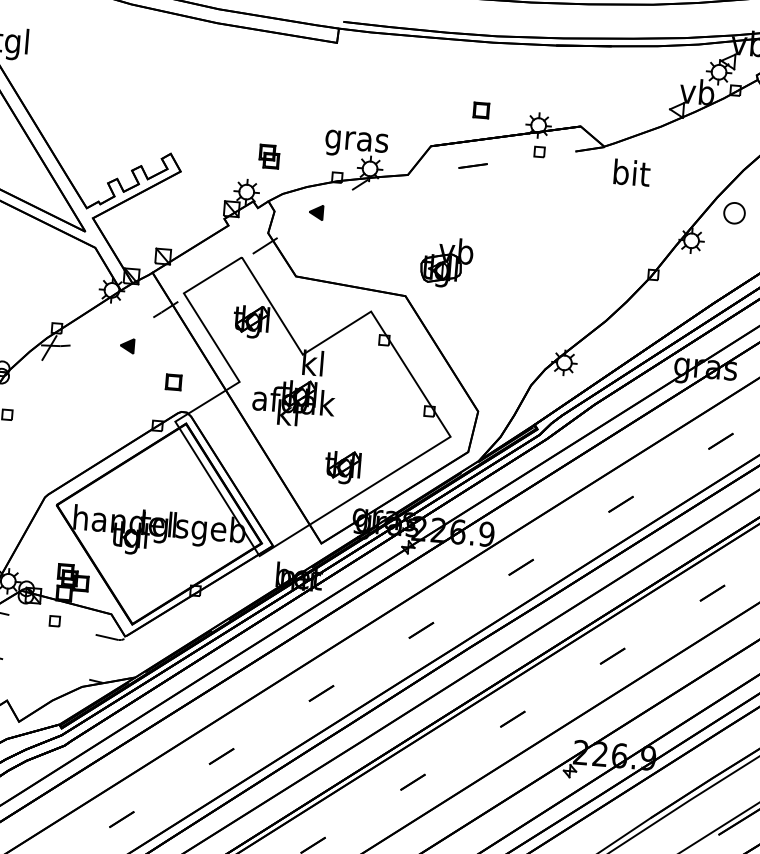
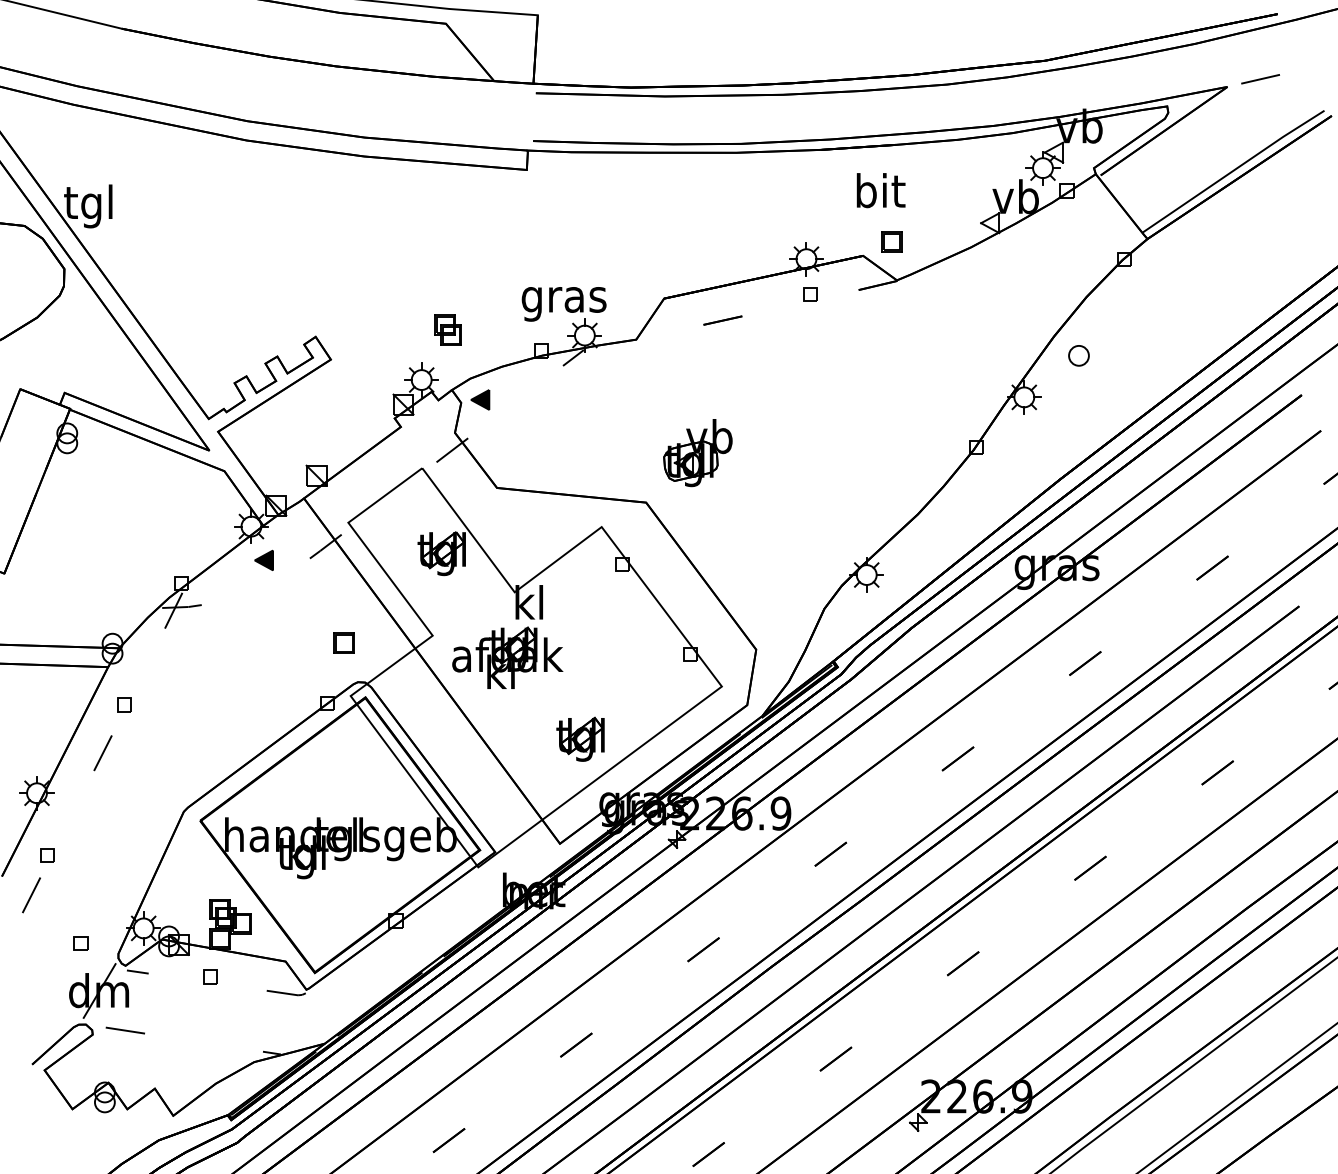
part: (481, 110) -> (891, 241), moved
text: (631, 172) -> (880, 190), moved
part: (316, 212) -> (480, 399), moved
part: (734, 213) -> (1078, 355), size x0.71
part: (126, 345) -> (263, 559), moved

